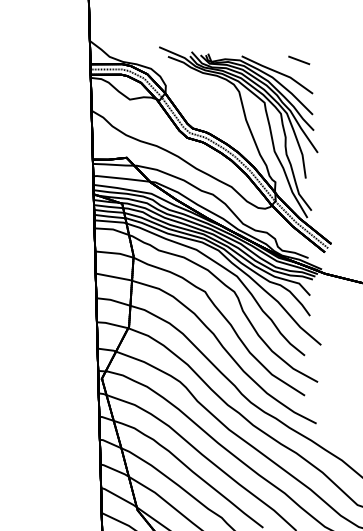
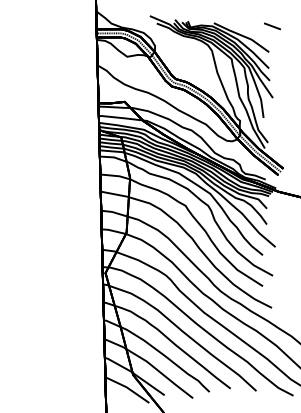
line: (299, 60) -> (272, 26), moved

